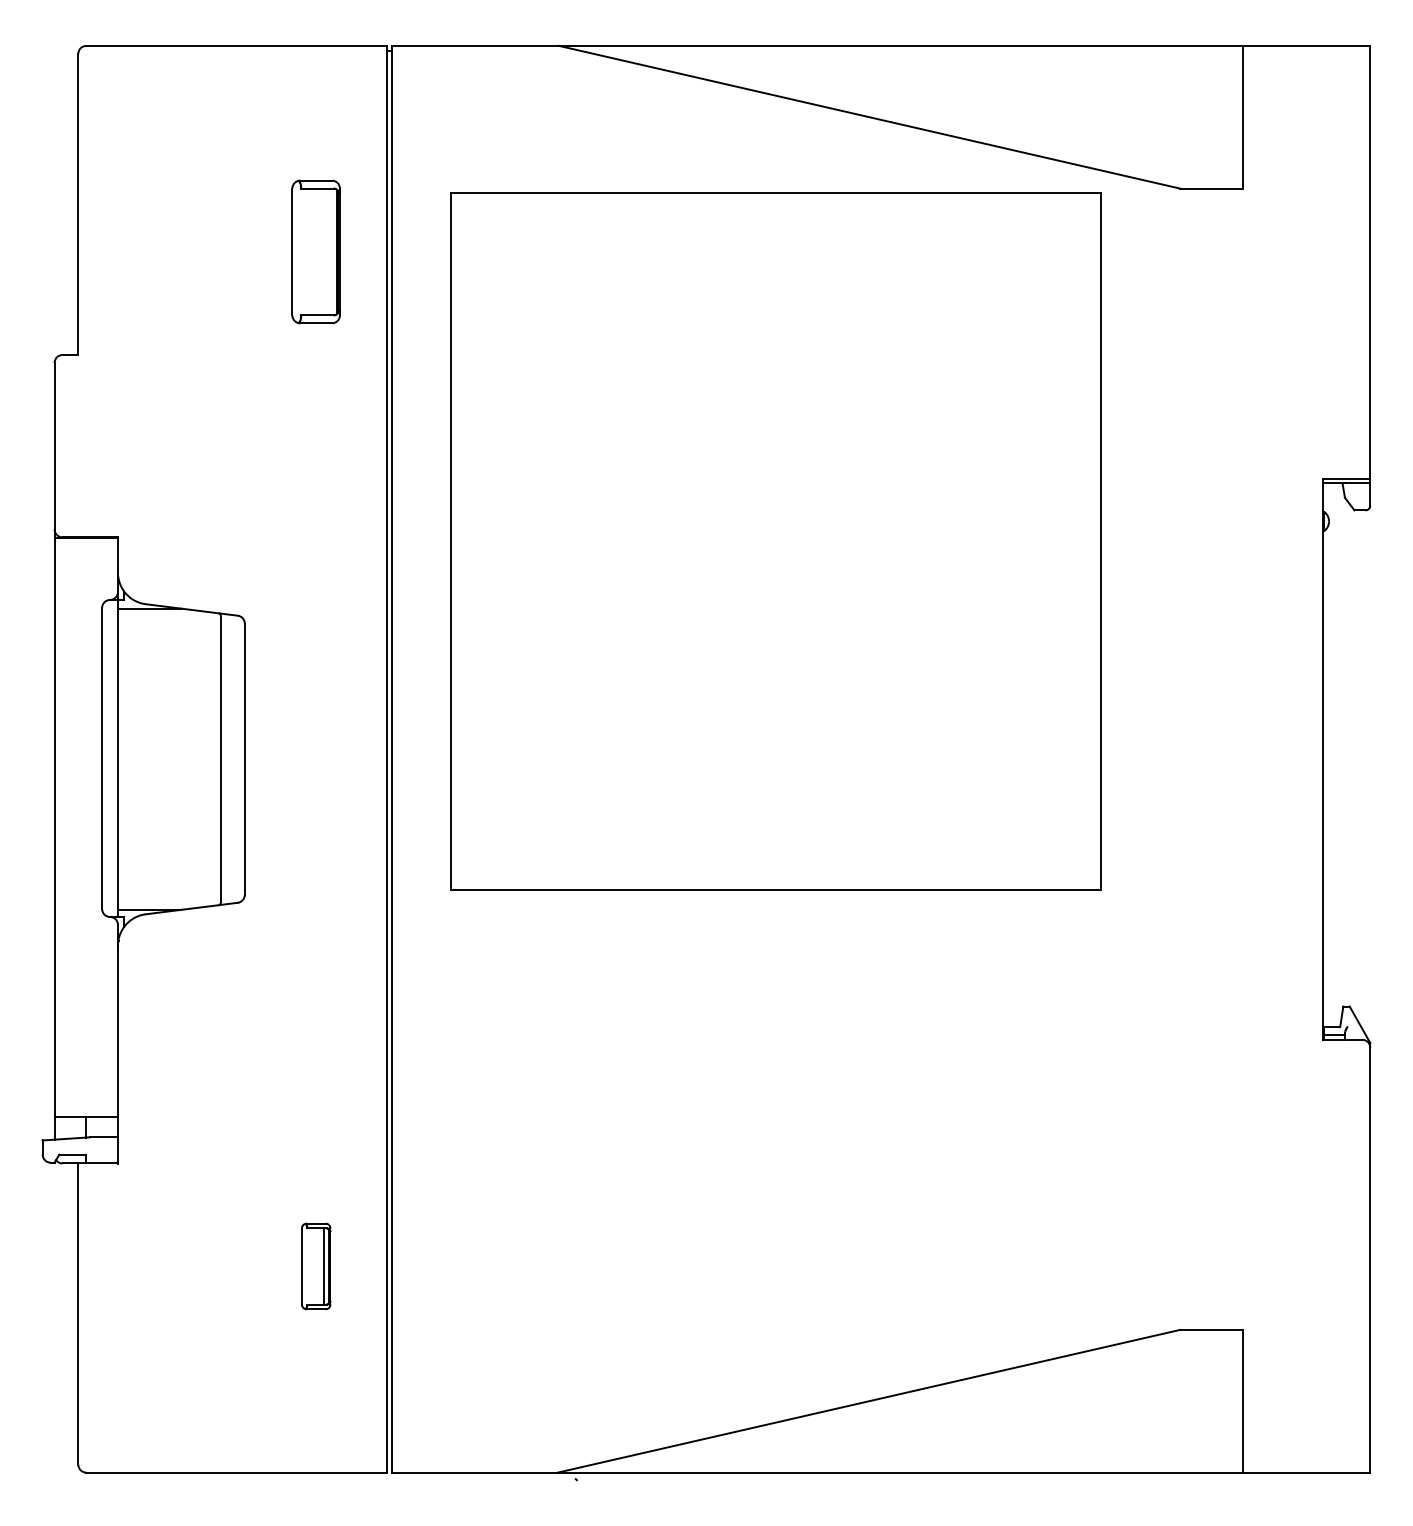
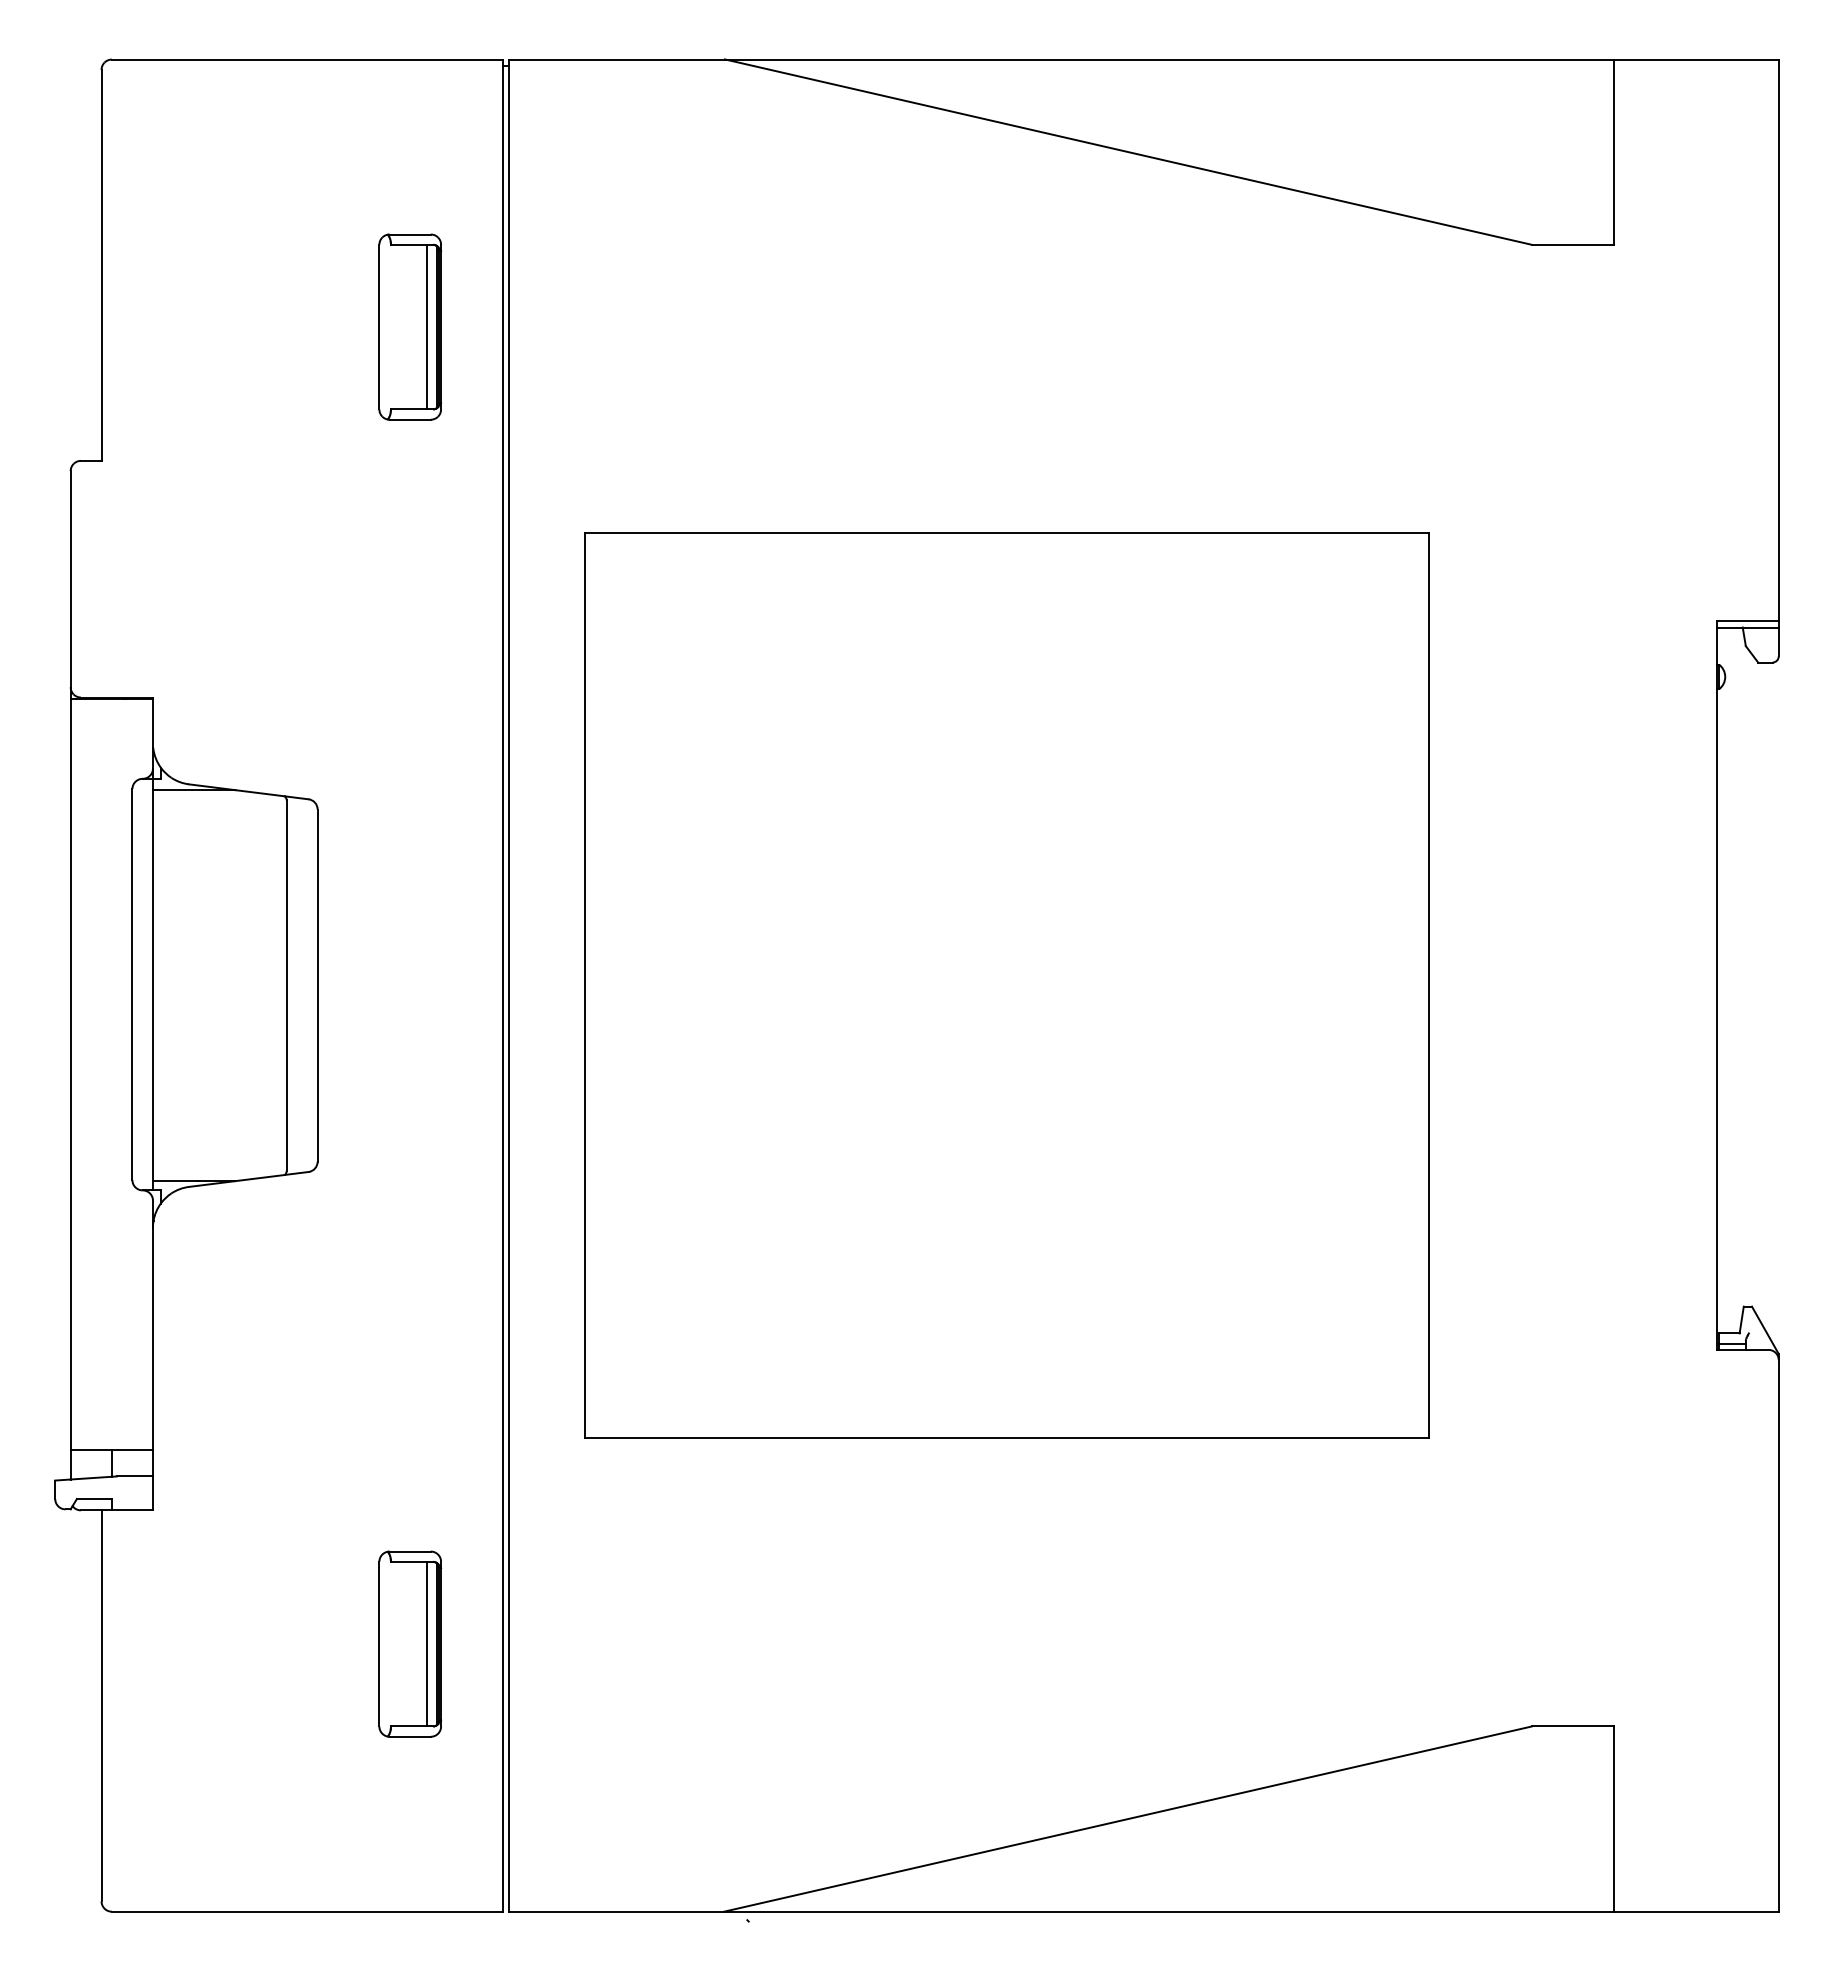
line: (328, 251) -> (426, 326), added
part: (775, 541) -> (1006, 985), moved
part: (316, 1266) -> (410, 1643), size x1.67

